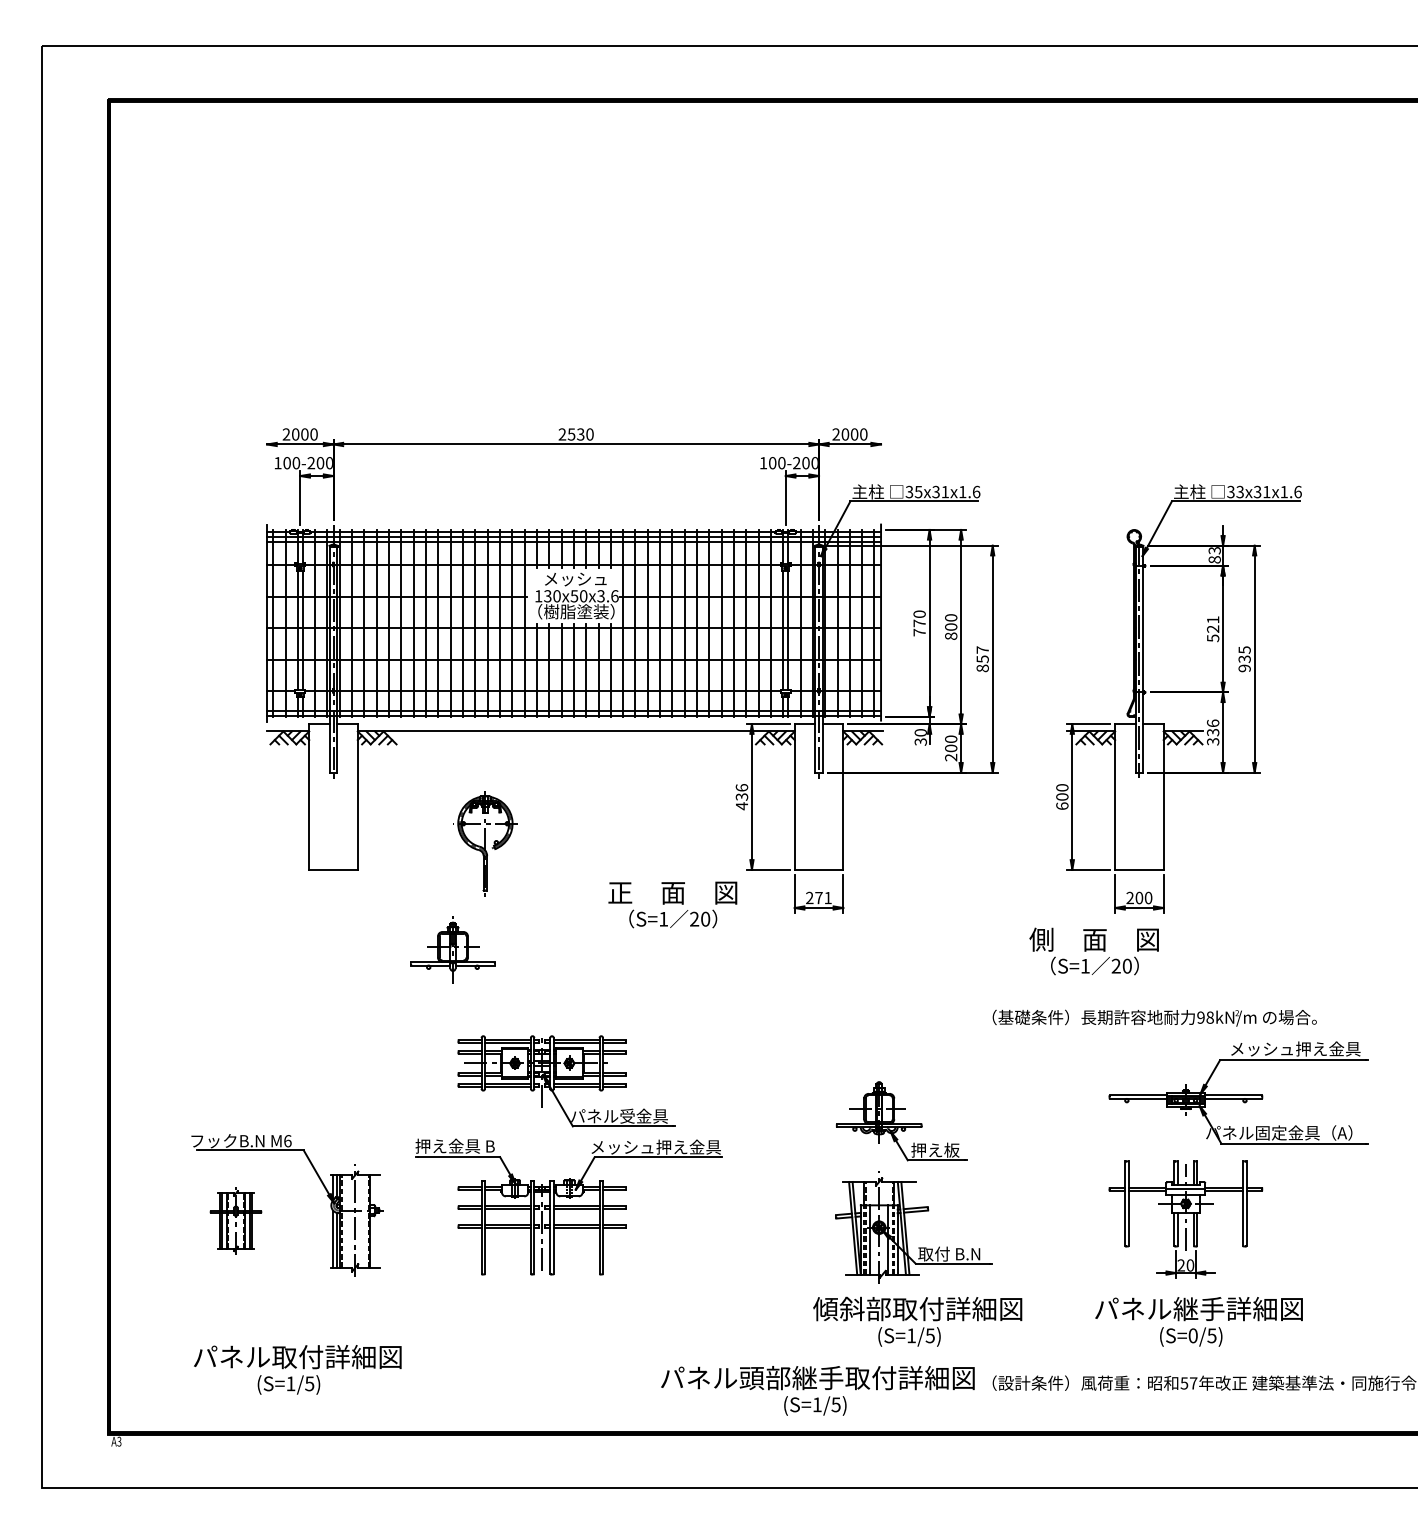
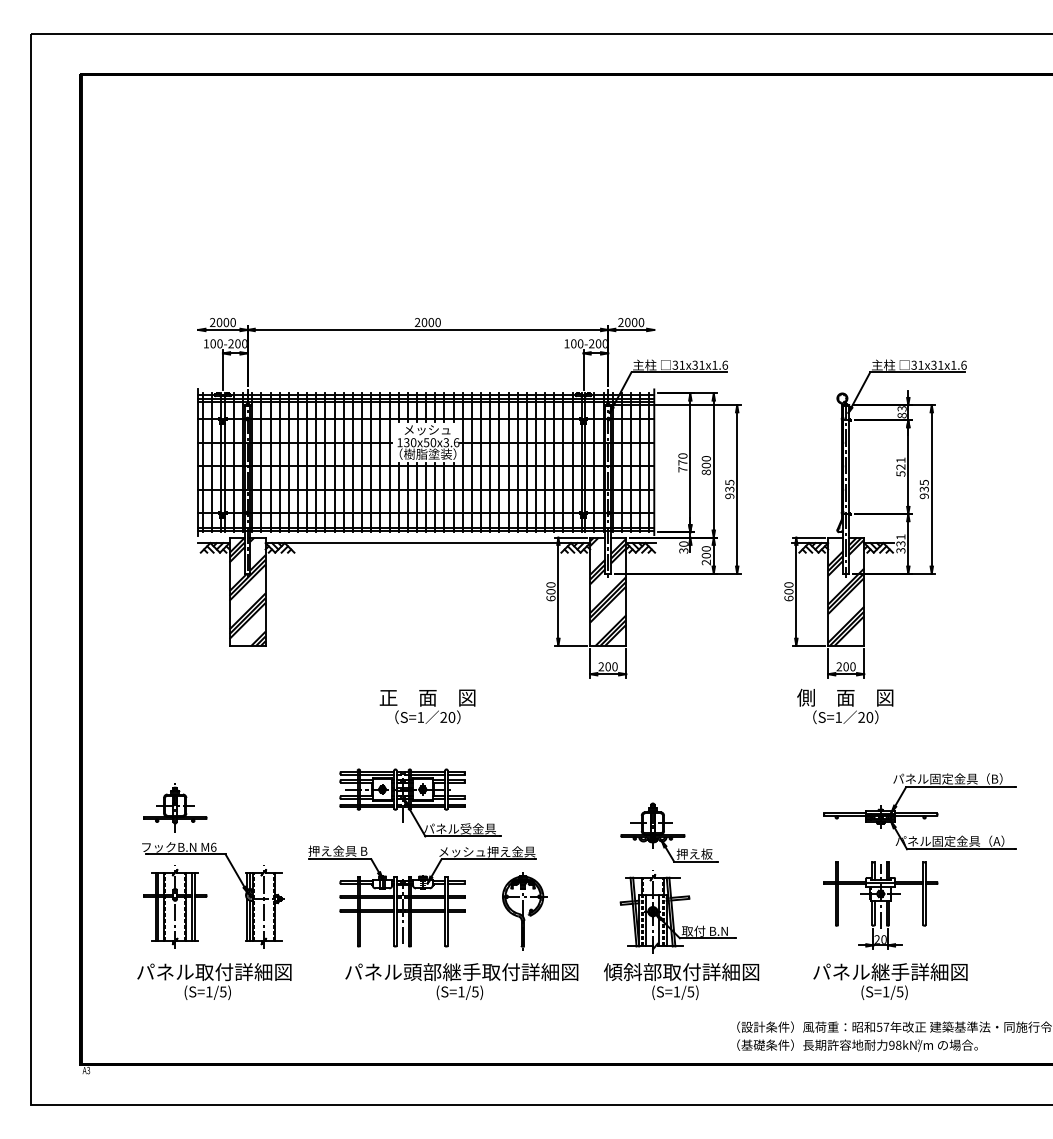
text: (575, 434) -> (427, 322), 2530 -> 2000
text: (1239, 491) -> (920, 364), 33x31x1.6 -> 31x31x1.6
text: (918, 492) -> (682, 365), 35x31x1.6 -> 31x31x1.6
text: (982, 659) -> (729, 489), 857 -> 935
text: (1212, 722) -> (900, 536), 336 -> 331
hatch: (333, 796) -> (247, 591), added
hatch: (818, 796) -> (607, 591), added
hatch: (1139, 796) -> (846, 591), added
text: (741, 797) -> (550, 592), 436 -> 600
part: (485, 843) -> (523, 911), moved
text: (823, 897) -> (611, 666), 271 -> 200
text: (672, 904) -> (427, 706), moved
part: (452, 949) -> (174, 807), moved
text: (1093, 951) -> (844, 706), moved
text: (1154, 1017) -> (857, 1045), moved
text: (1281, 1048) -> (951, 778), メッシュ押え金具 -> パネル固定金具（B）
part: (235, 1220) -> (174, 906), size x1.67
text: (1192, 1335) -> (885, 991), (S=0/5) -> (S=1/5)
text: (297, 1369) -> (214, 981), moved
text: (817, 1390) -> (461, 981), moved

